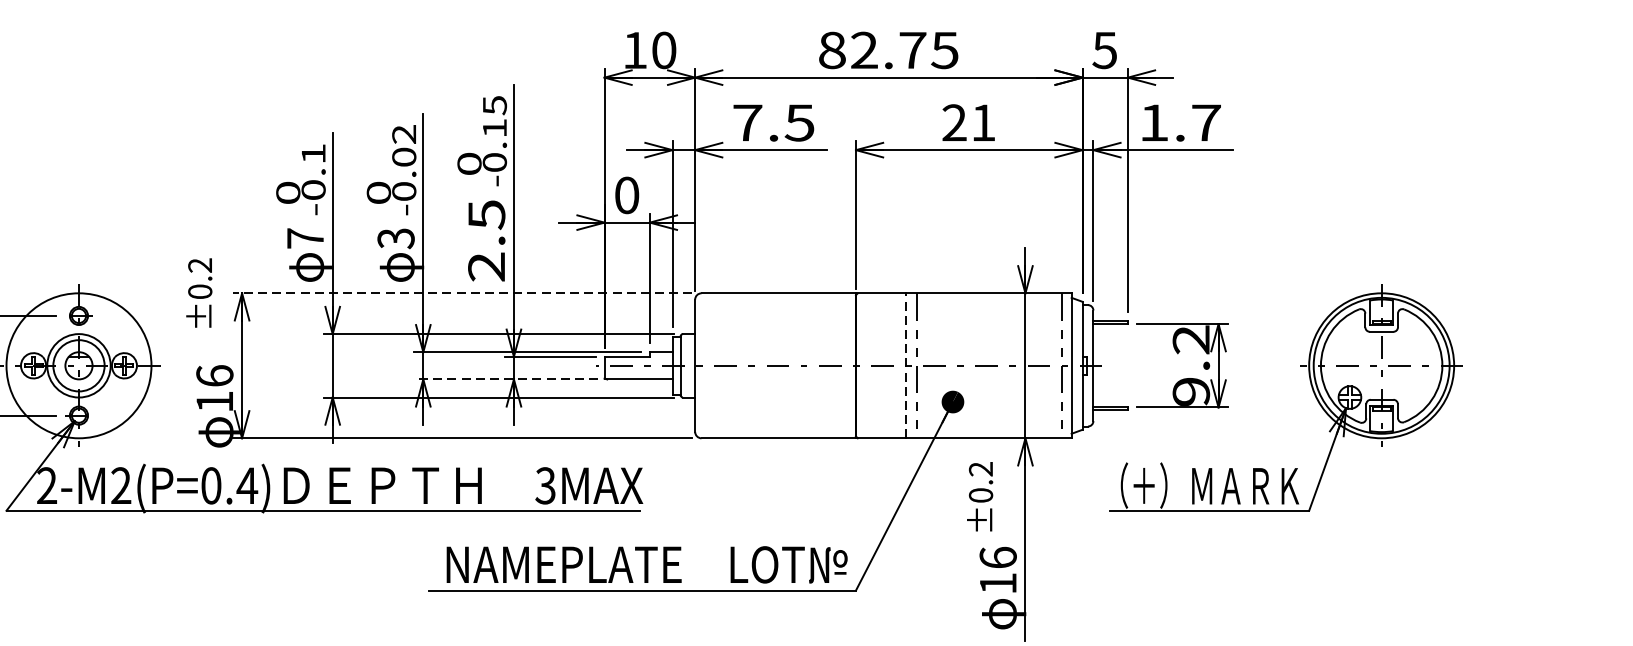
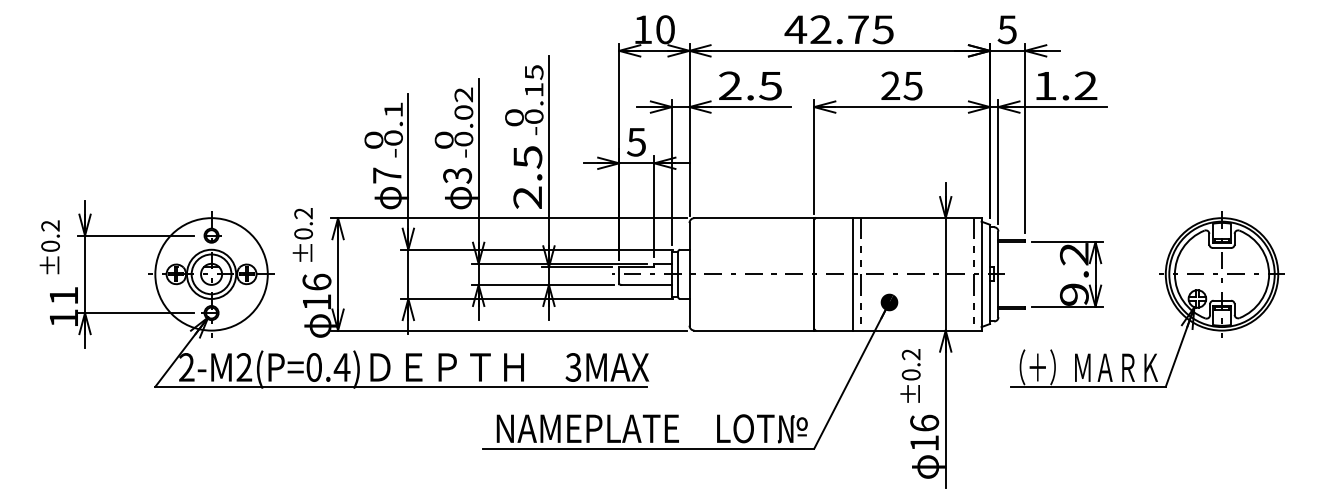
text: (831, 50) -> (795, 29), 82.75 -> 42.75
text: (747, 122) -> (730, 85), 7.5 -> 2.5
text: (1205, 122) -> (1085, 85), 1.7 -> 1.2
text: (982, 123) -> (912, 86), 21 -> 25
text: (626, 194) -> (636, 141), 0 -> 5
text: (198, 292) -> (302, 234), moved
line: (461, 293) -> (508, 218), dashed -> solid
line: (905, 364) -> (852, 273), dashed -> solid
line: (505, 378) -> (542, 284), dashed -> solid

